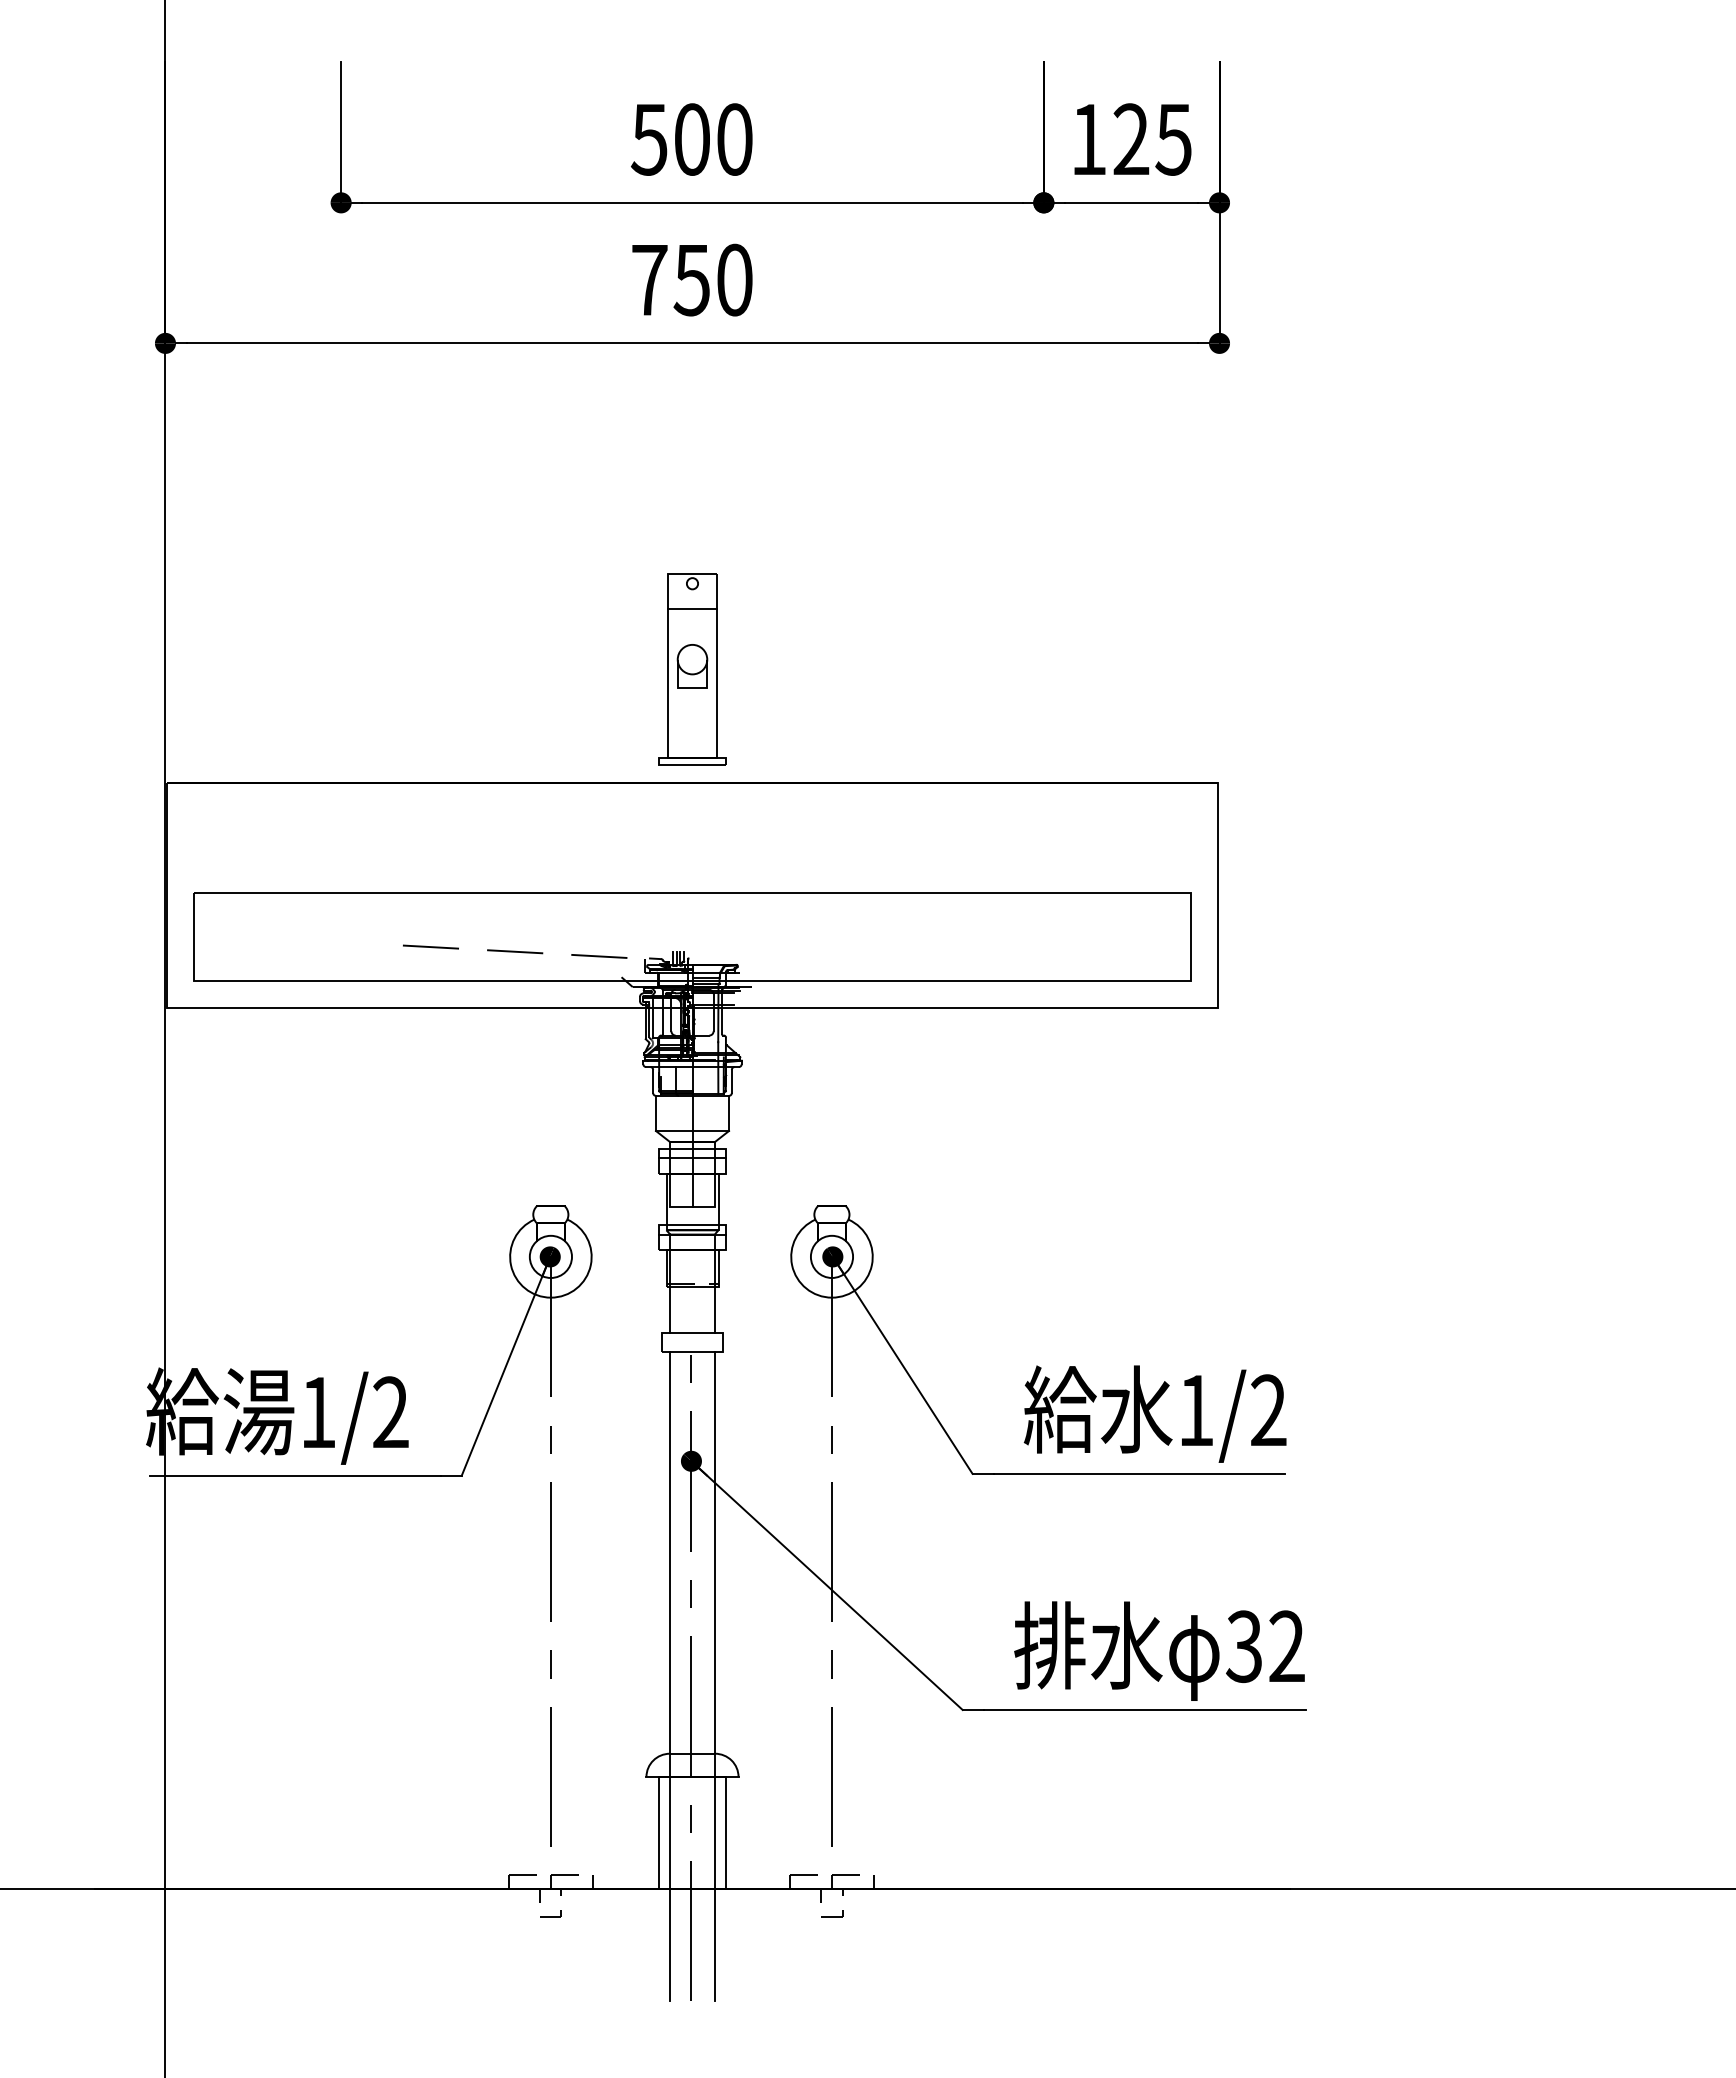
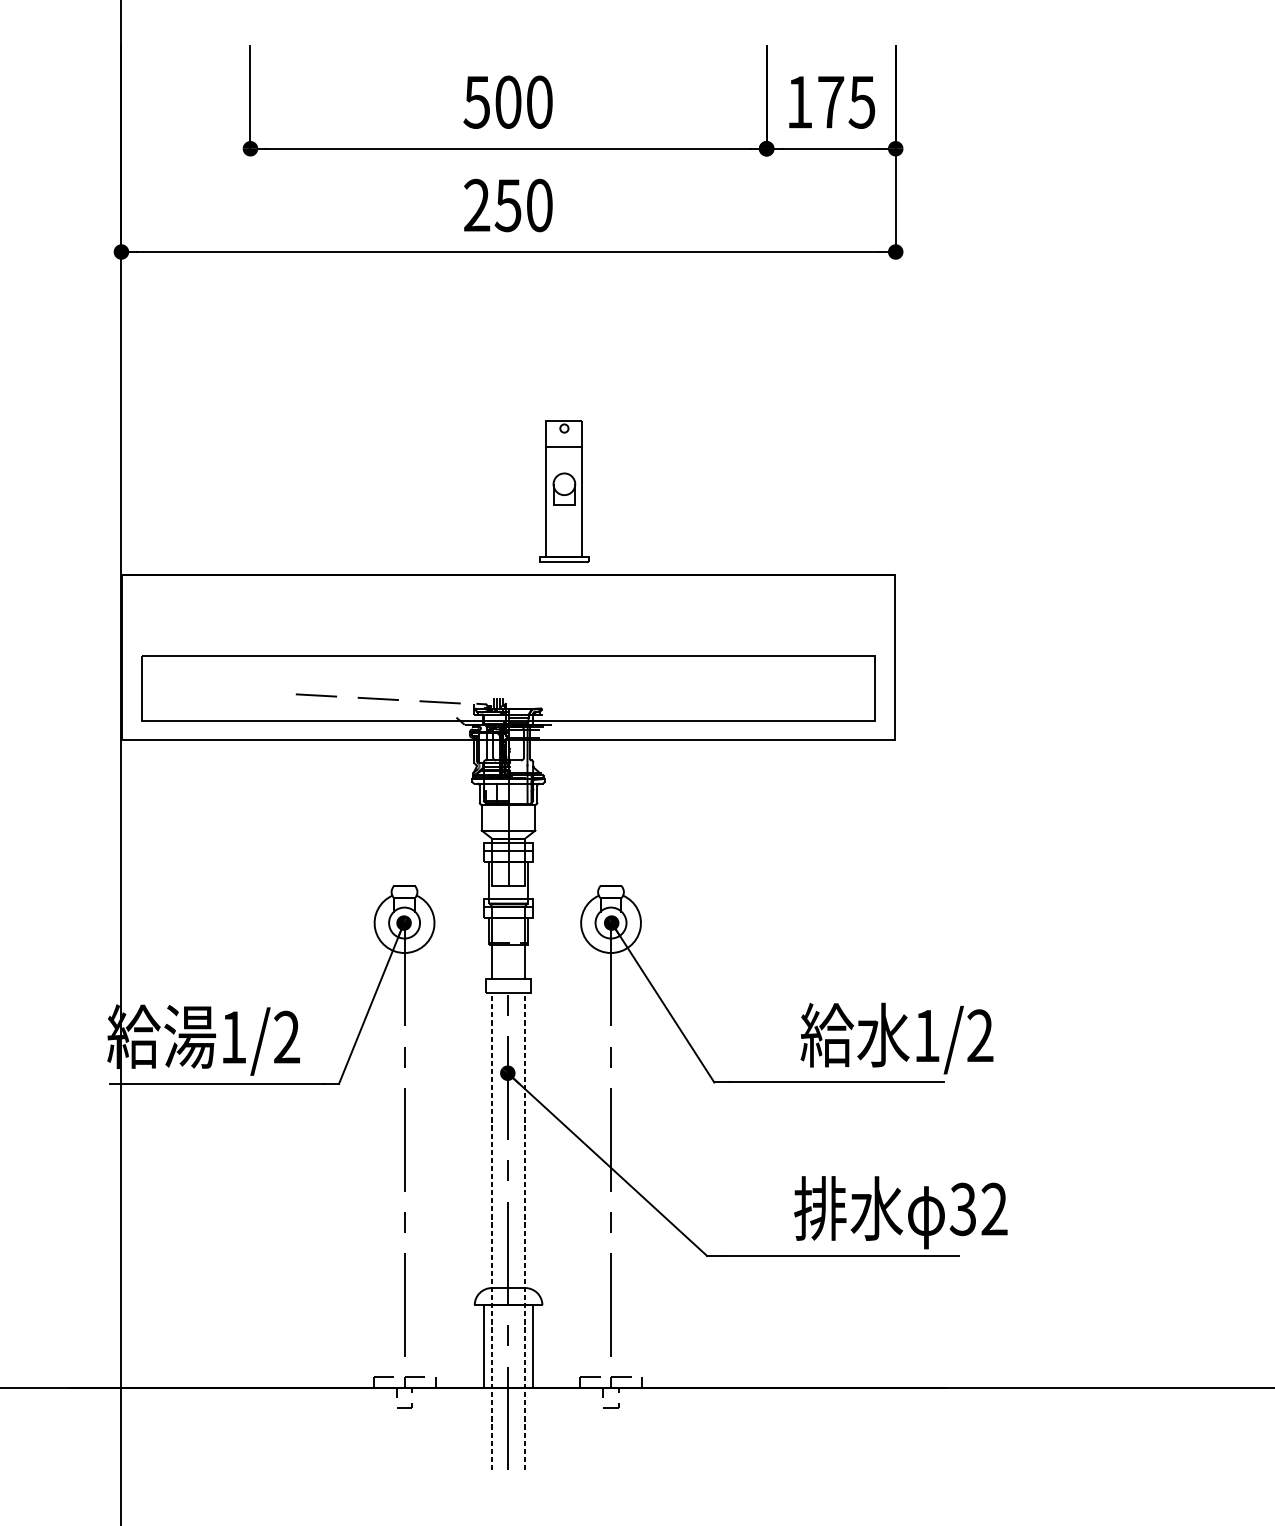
text: (1131, 138) -> (831, 101), 125 -> 175
text: (649, 279) -> (476, 205), 750 -> 250
part: (692, 669) -> (564, 491), moved
text: (1154, 1413) -> (896, 1038), moved
text: (1159, 1650) -> (900, 1212), moved
line: (670, 1676) -> (492, 1231), solid -> dashed
line: (714, 1676) -> (524, 1231), solid -> dashed

